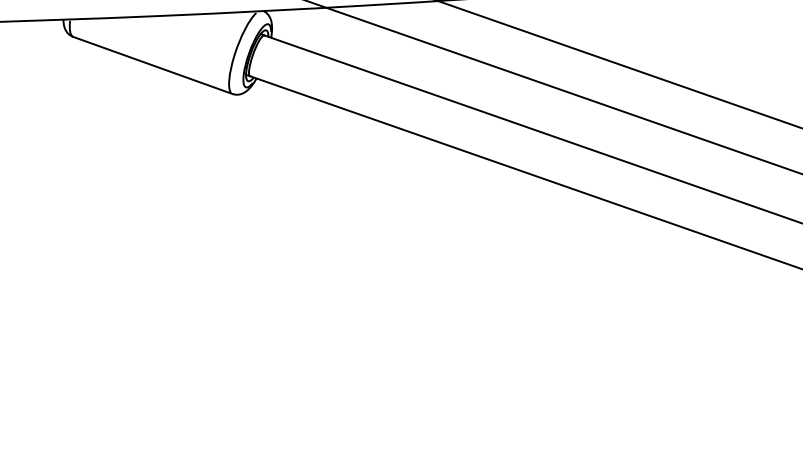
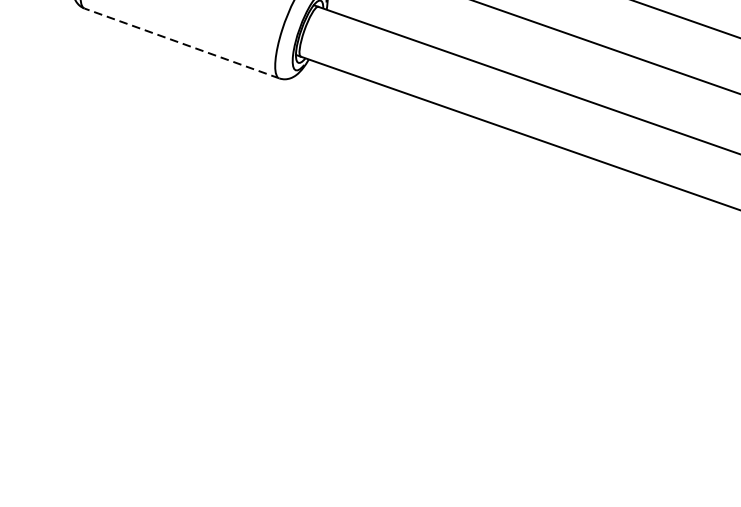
line: (152, 65) -> (181, 43), solid -> dashed

